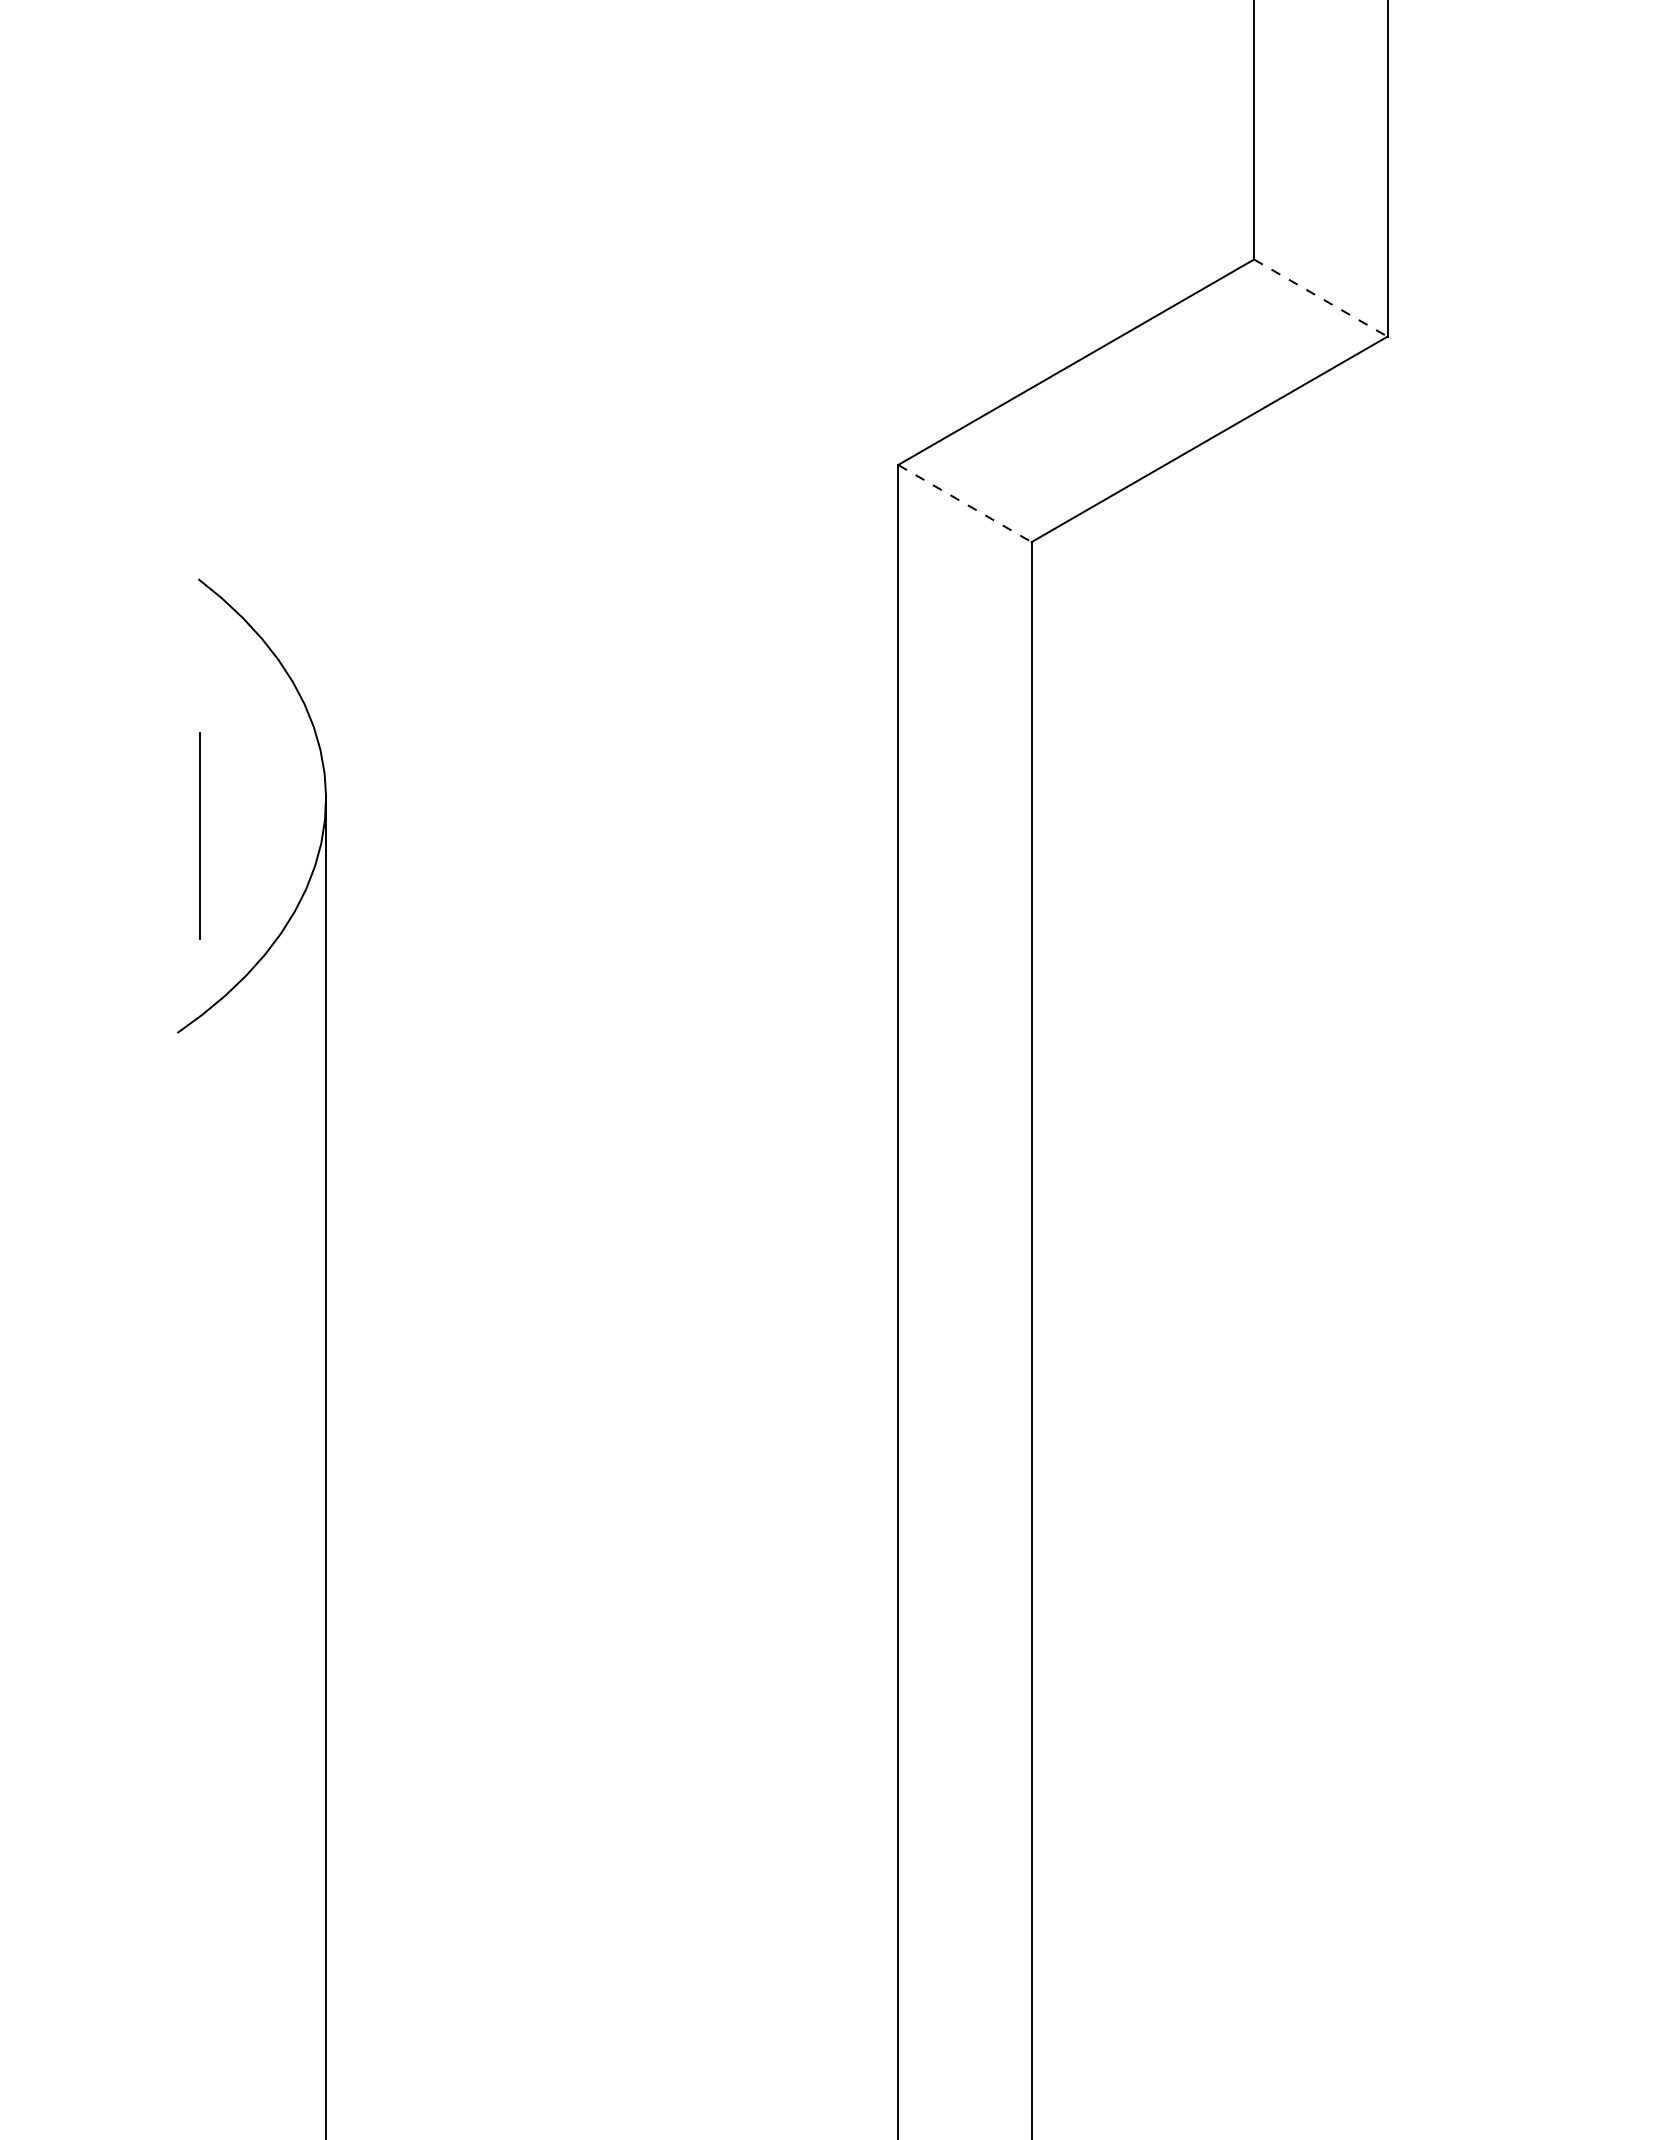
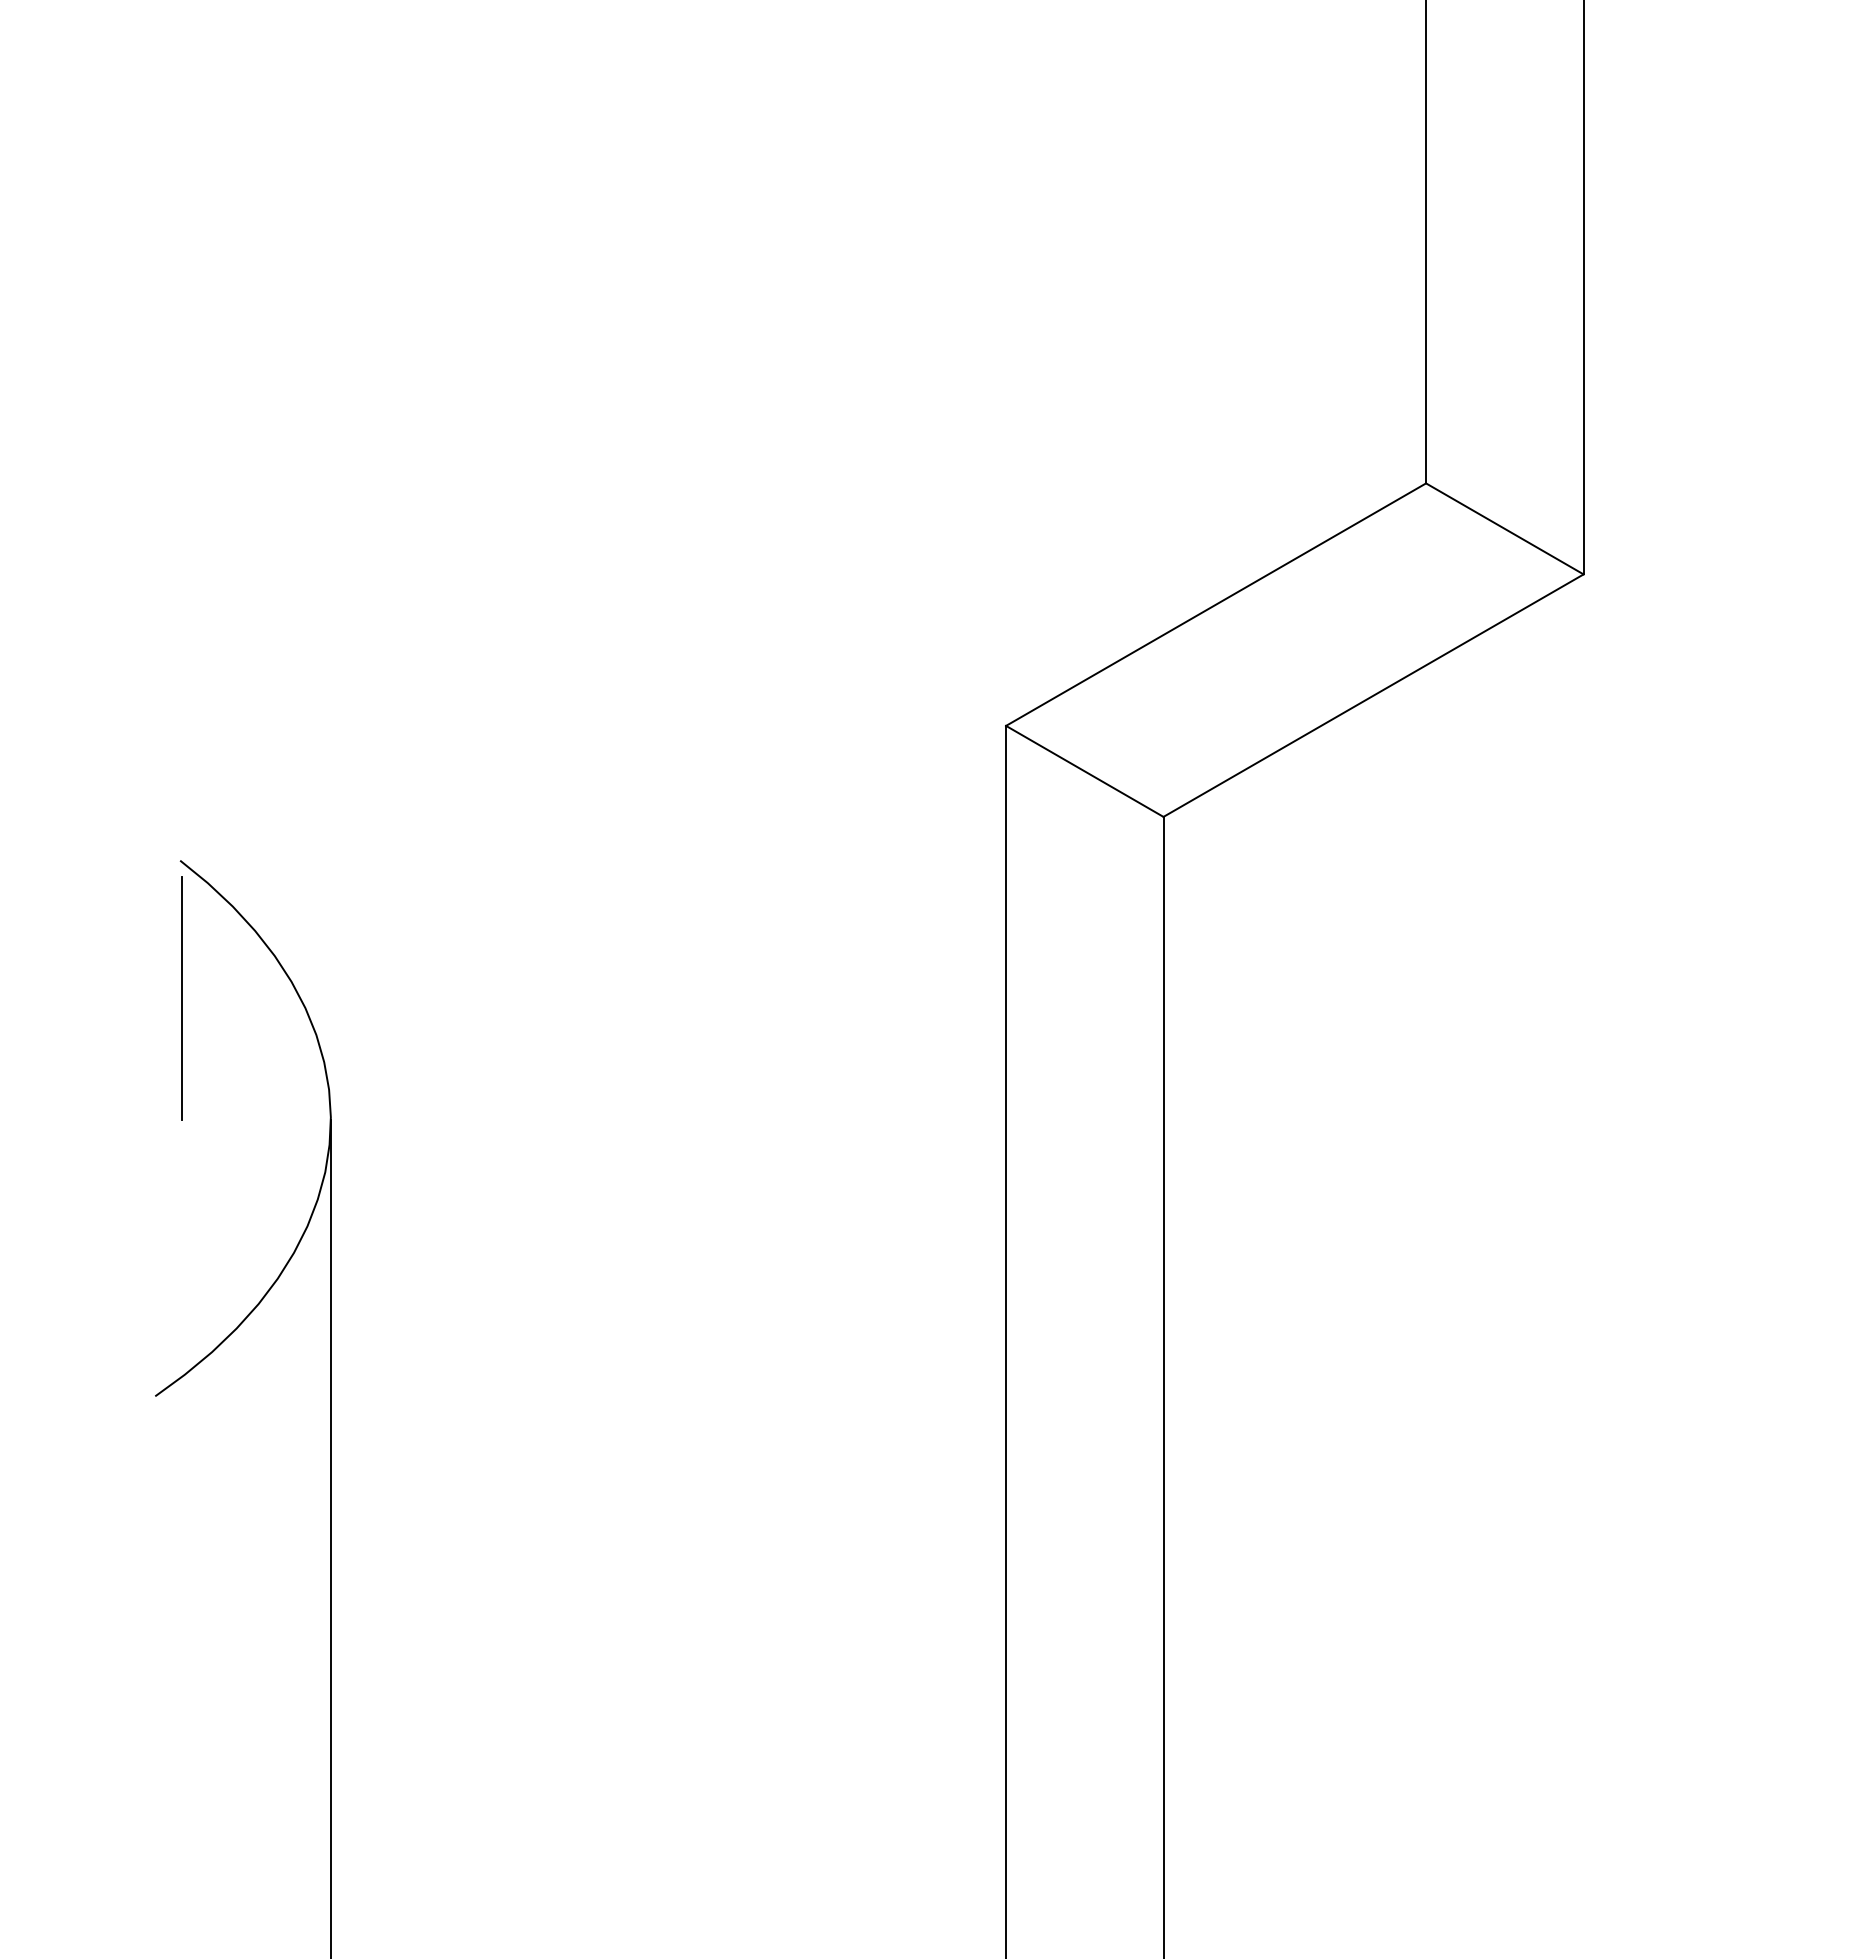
line: (1321, 298) -> (1505, 529), dashed -> solid
line: (965, 503) -> (1085, 771), dashed -> solid
line: (199, 835) -> (181, 997), moved

